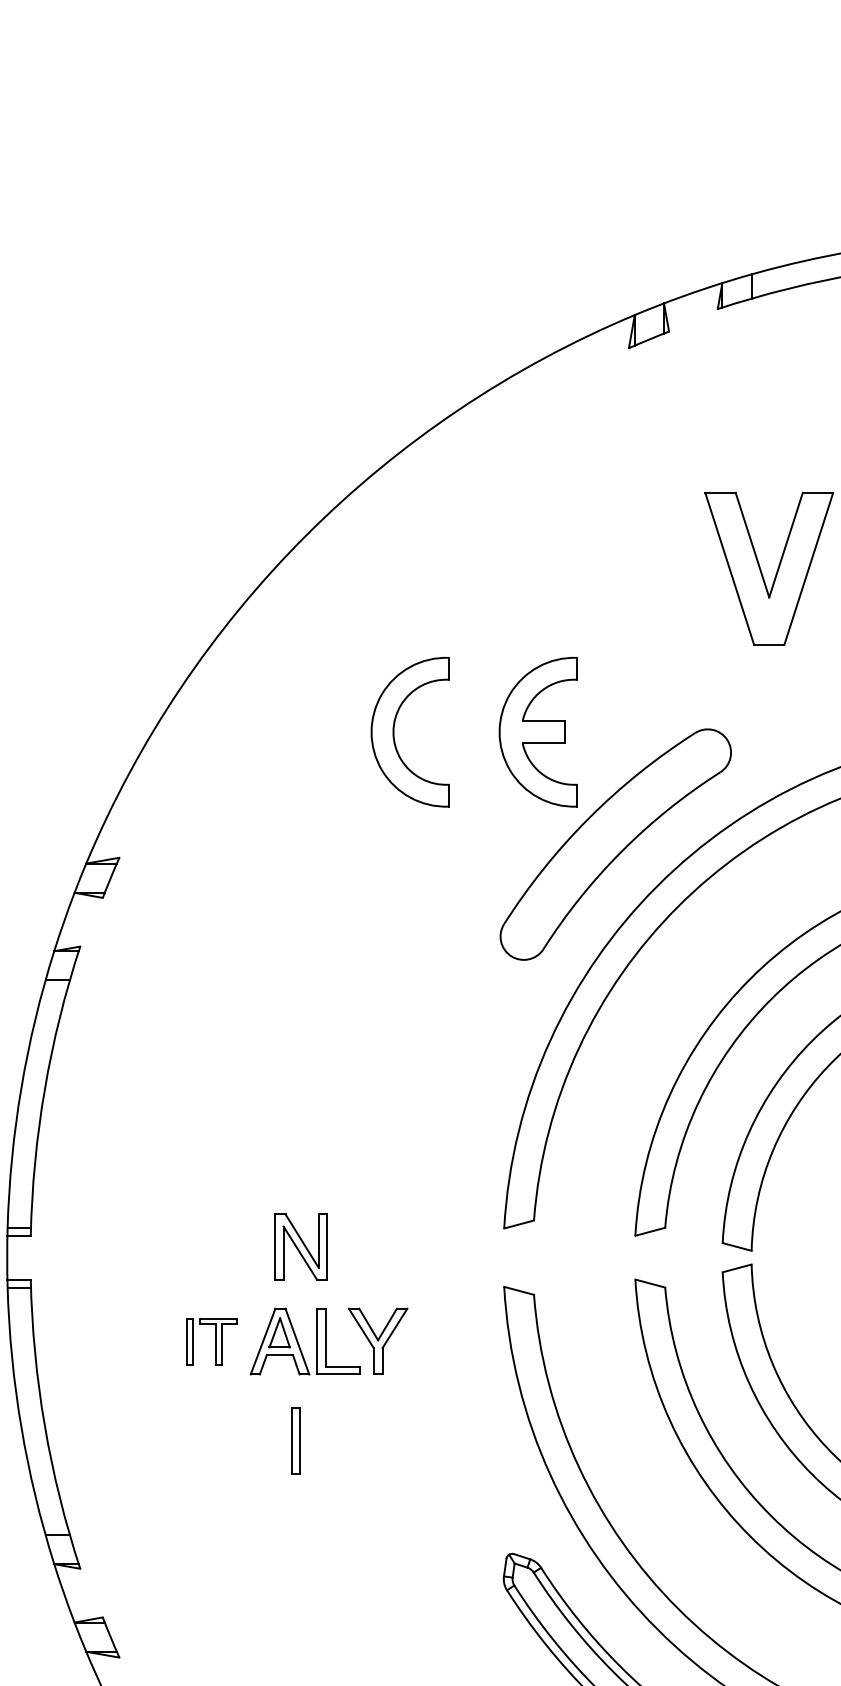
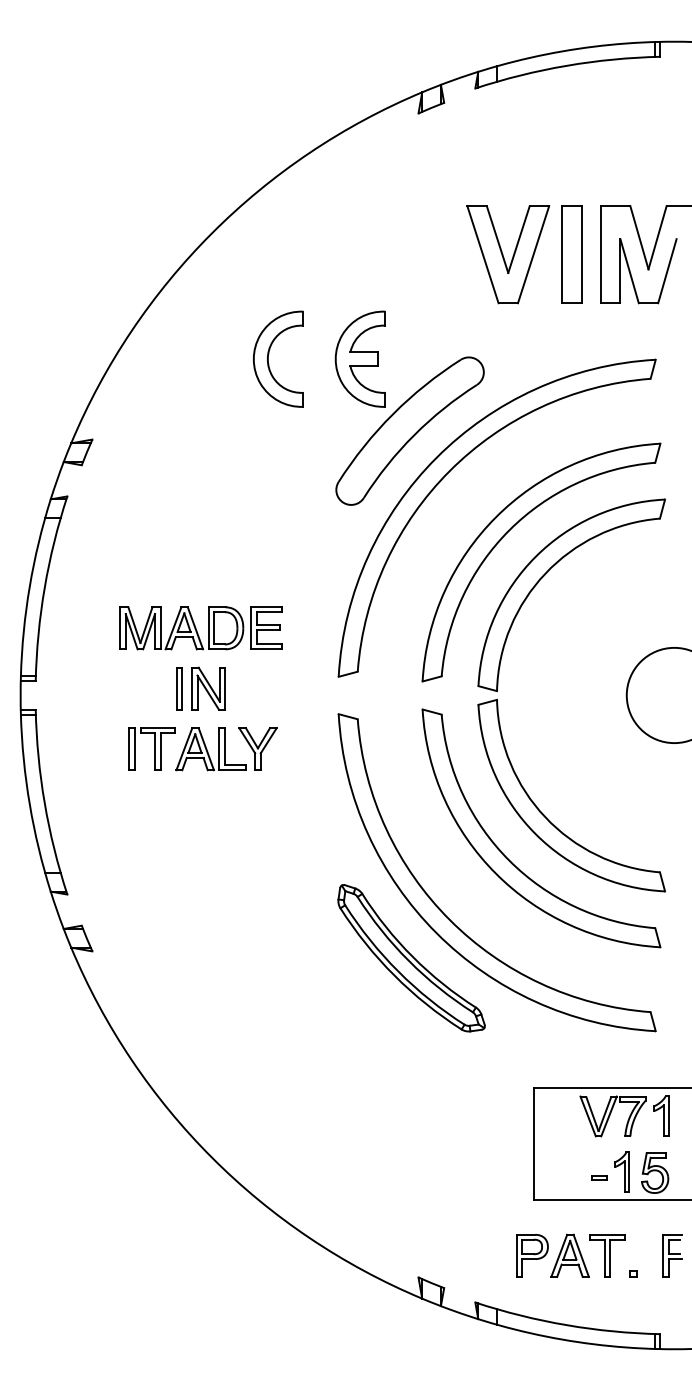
part: (288, 1152) -> (200, 628), added
part: (211, 1340) -> (151, 748), size x1.43
part: (296, 1440) -> (179, 688), moved

